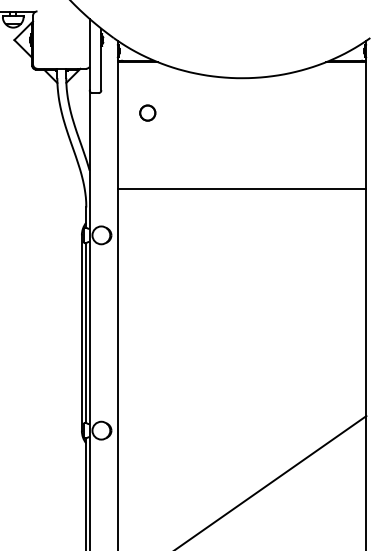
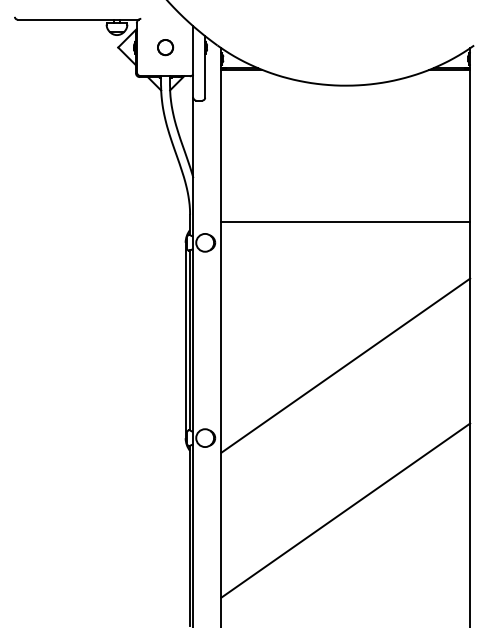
circle: (147, 113) -> (165, 47), moved
line: (241, 189) -> (345, 222), moved
line: (241, 358) -> (345, 365), added

